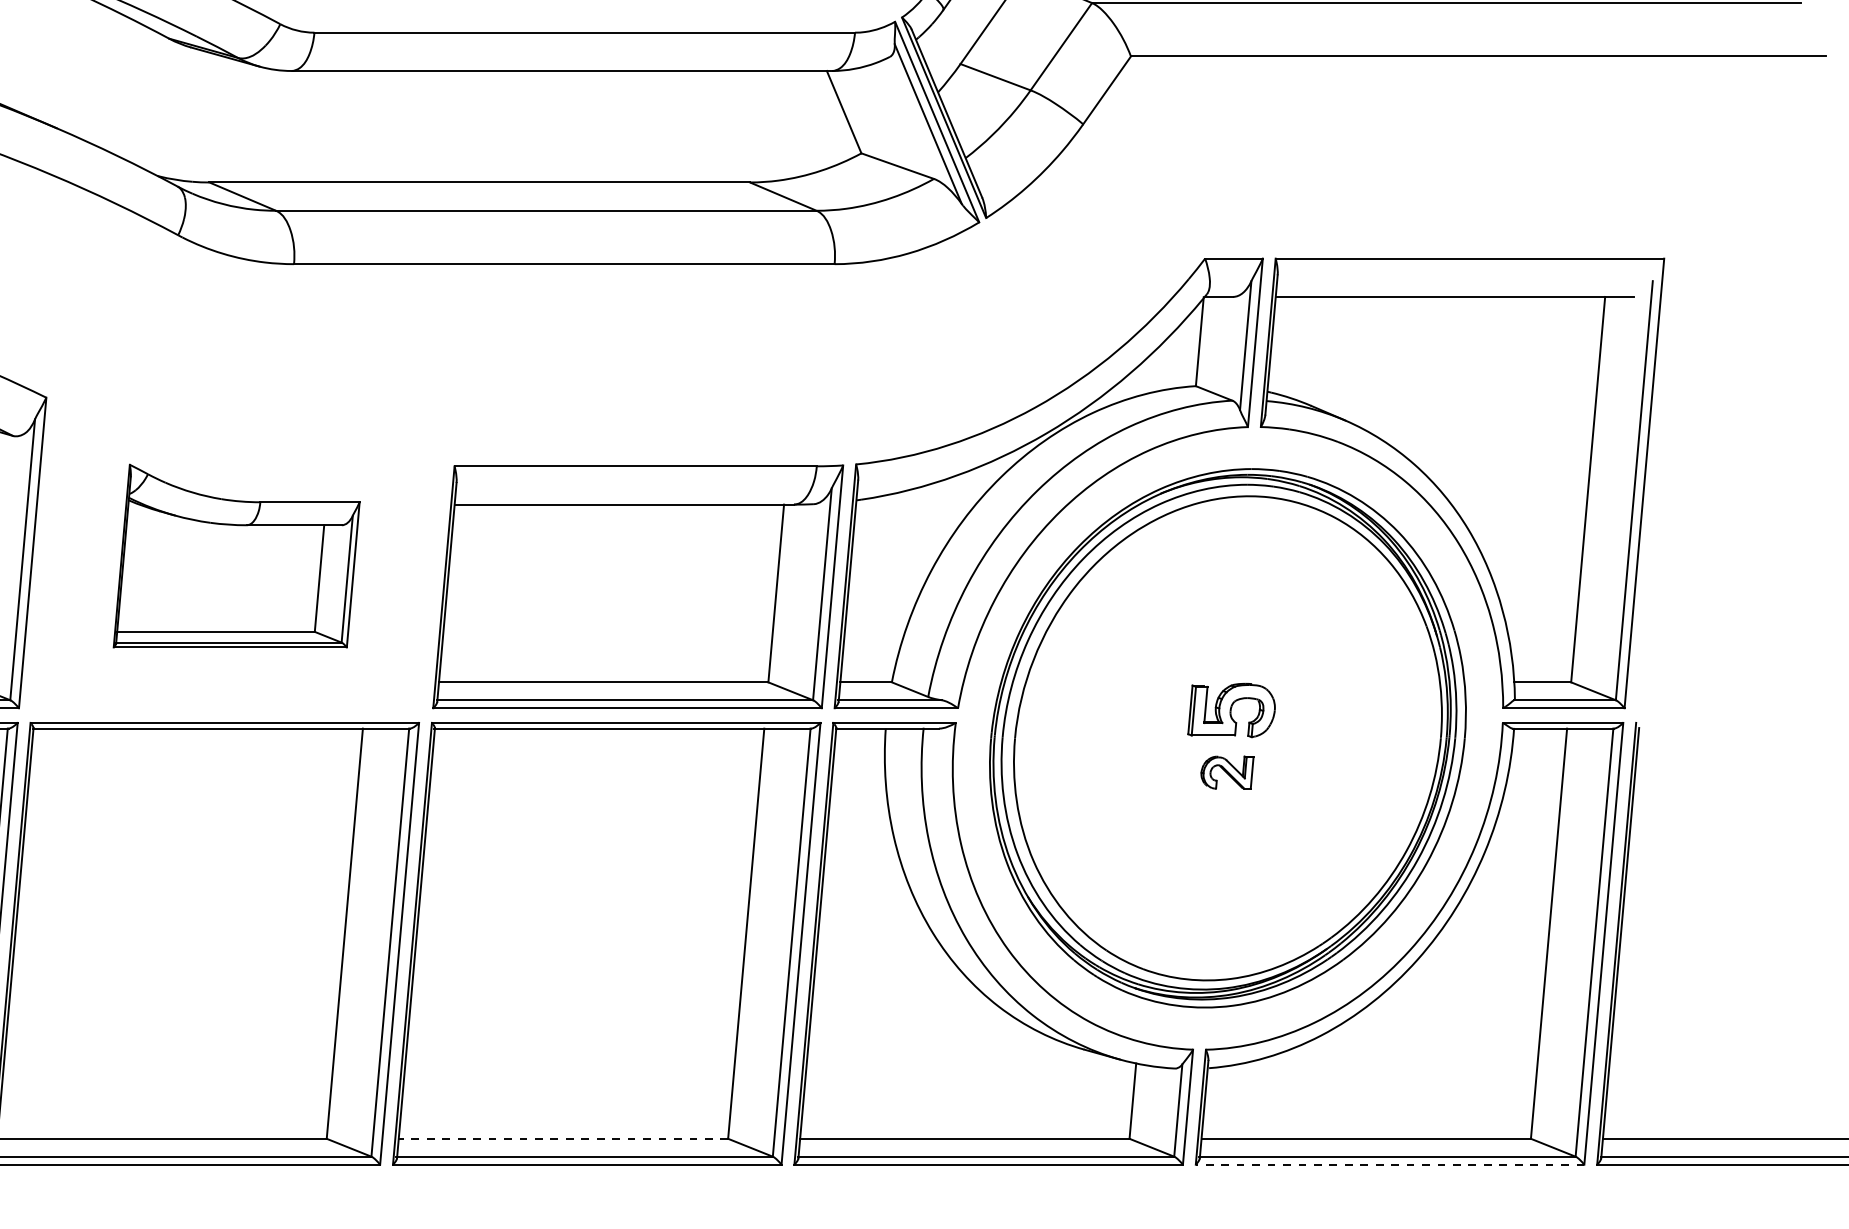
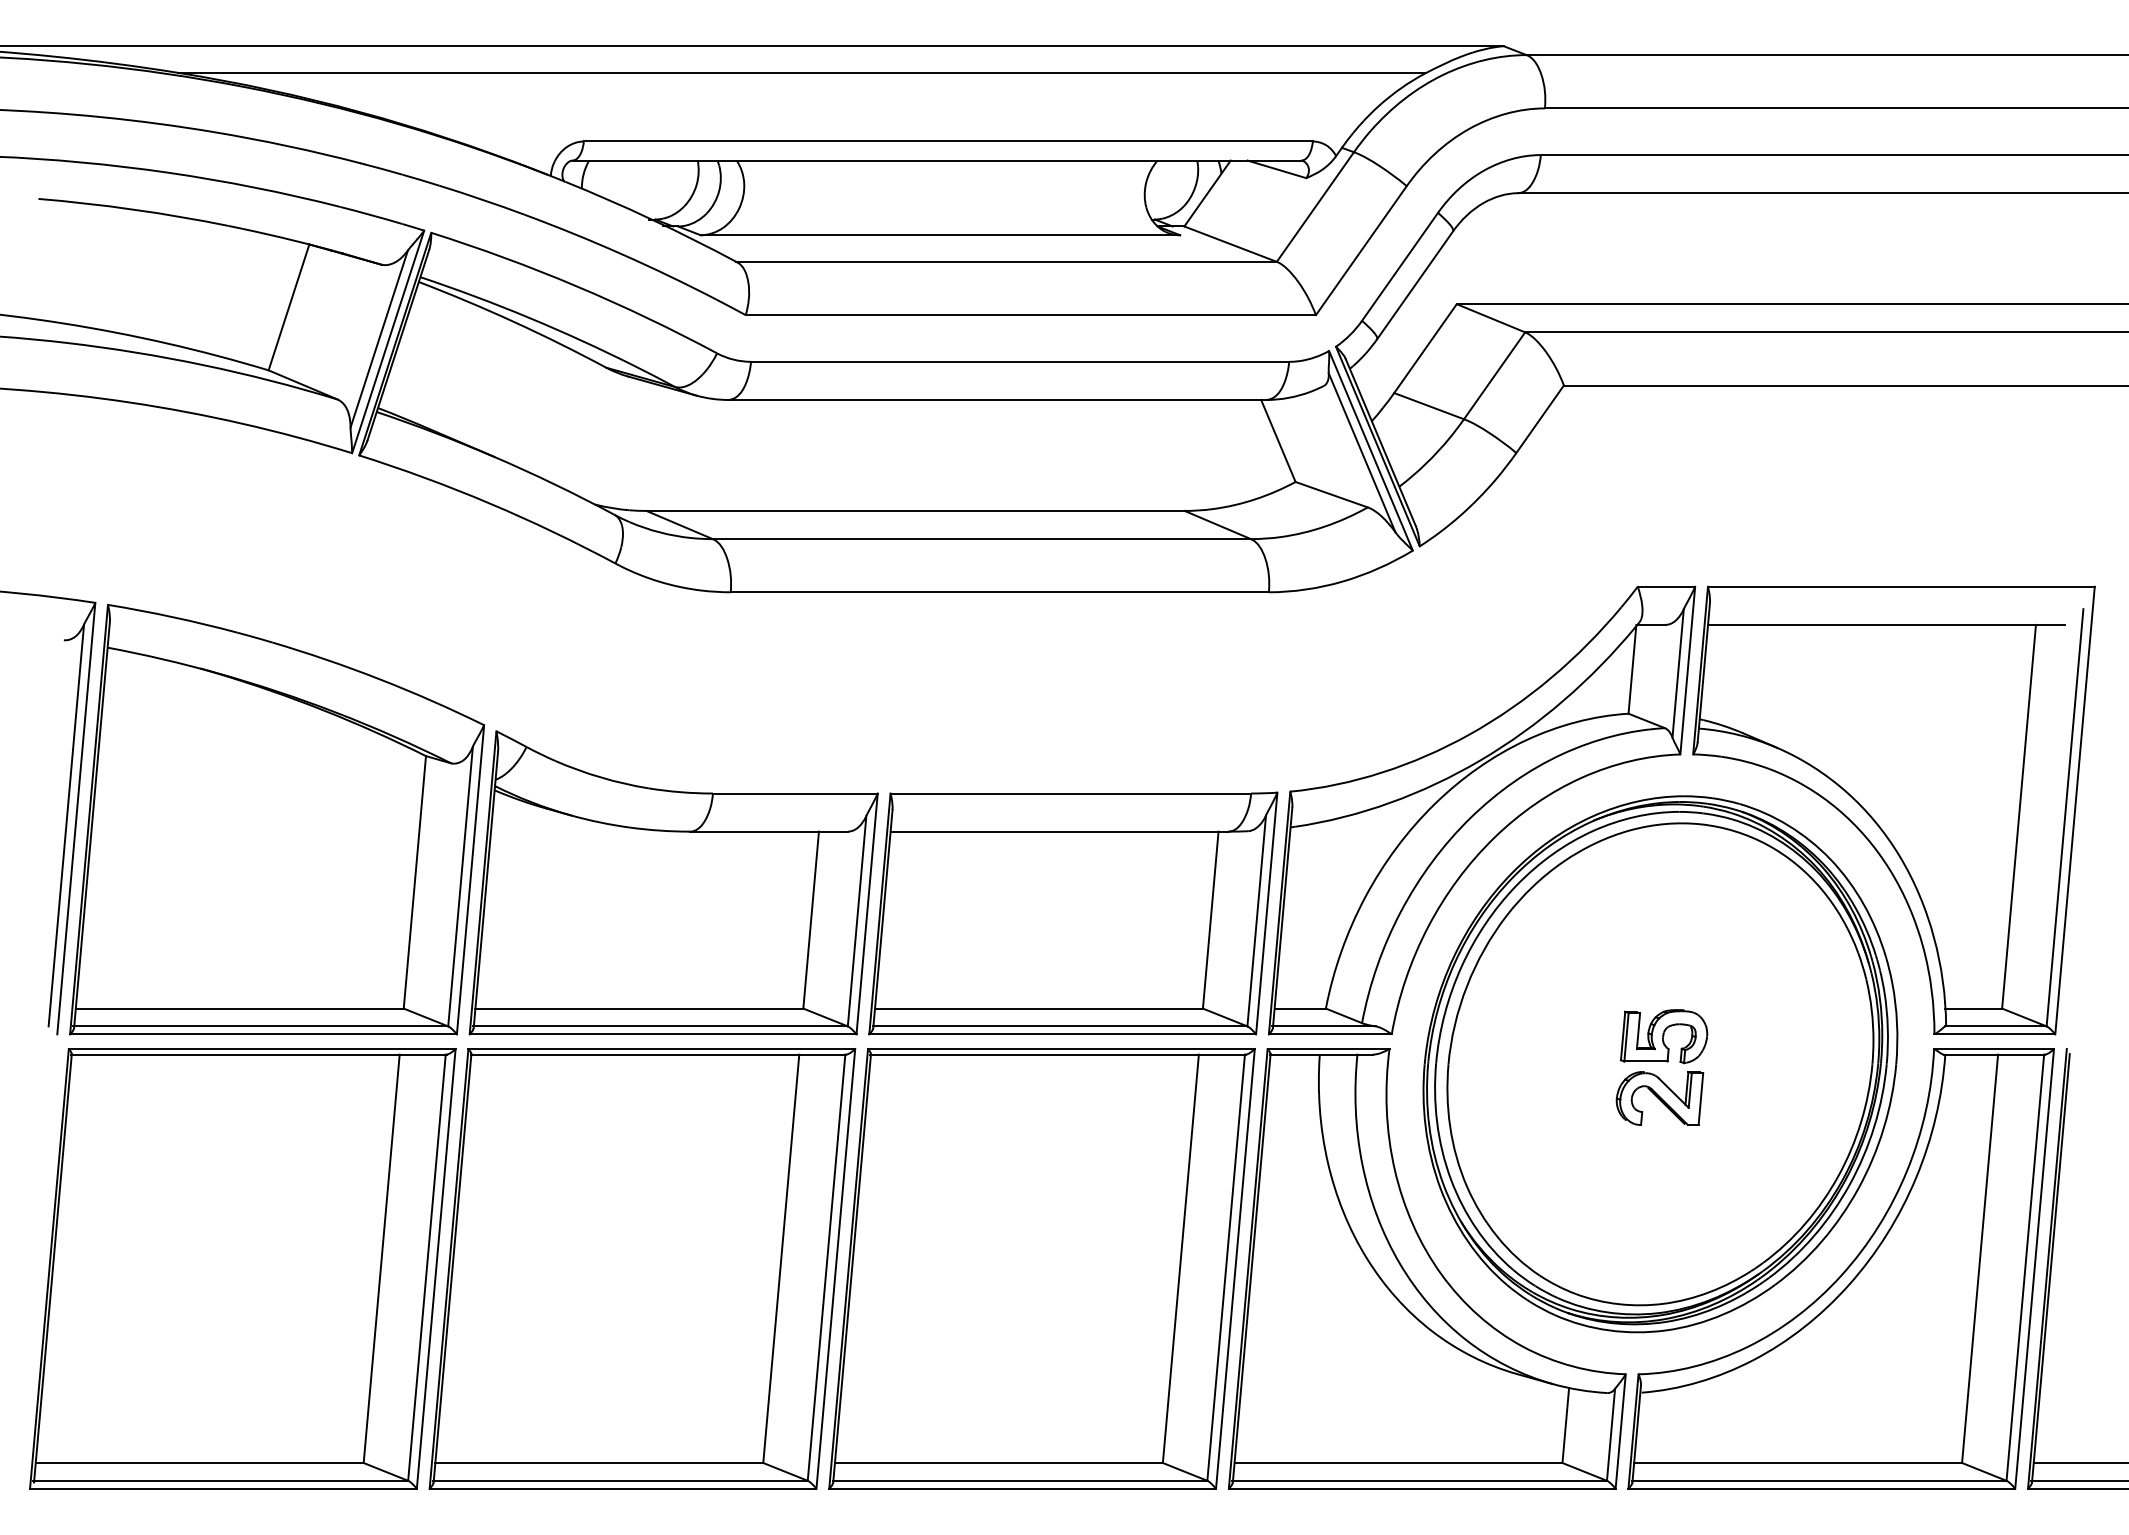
part: (236, 555) -> (673, 882), size x1.67
part: (1227, 772) -> (1659, 1098), size x1.67
line: (563, 1138) -> (998, 1462), dashed -> solid
line: (1389, 1164) -> (1821, 1488), dashed -> solid

